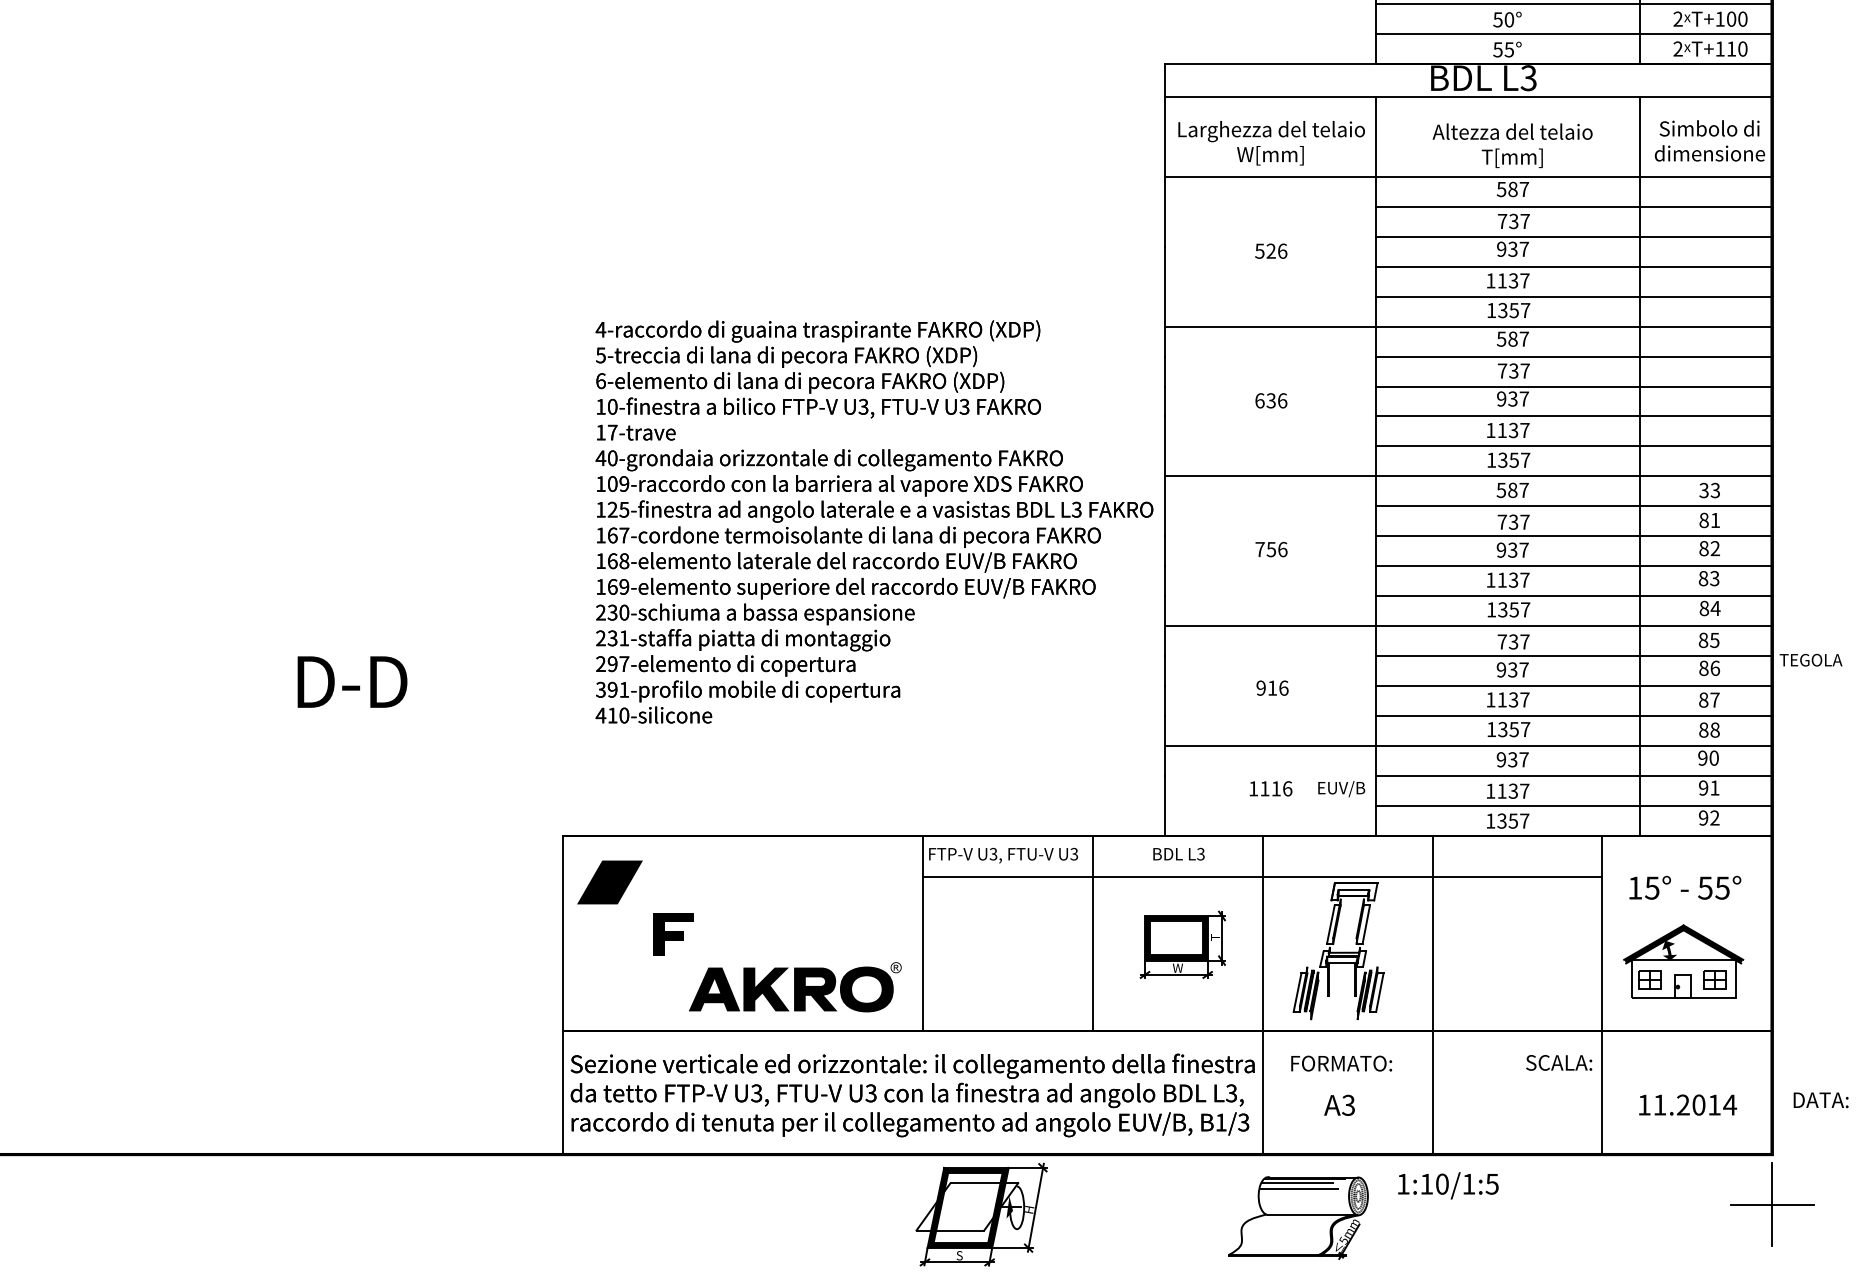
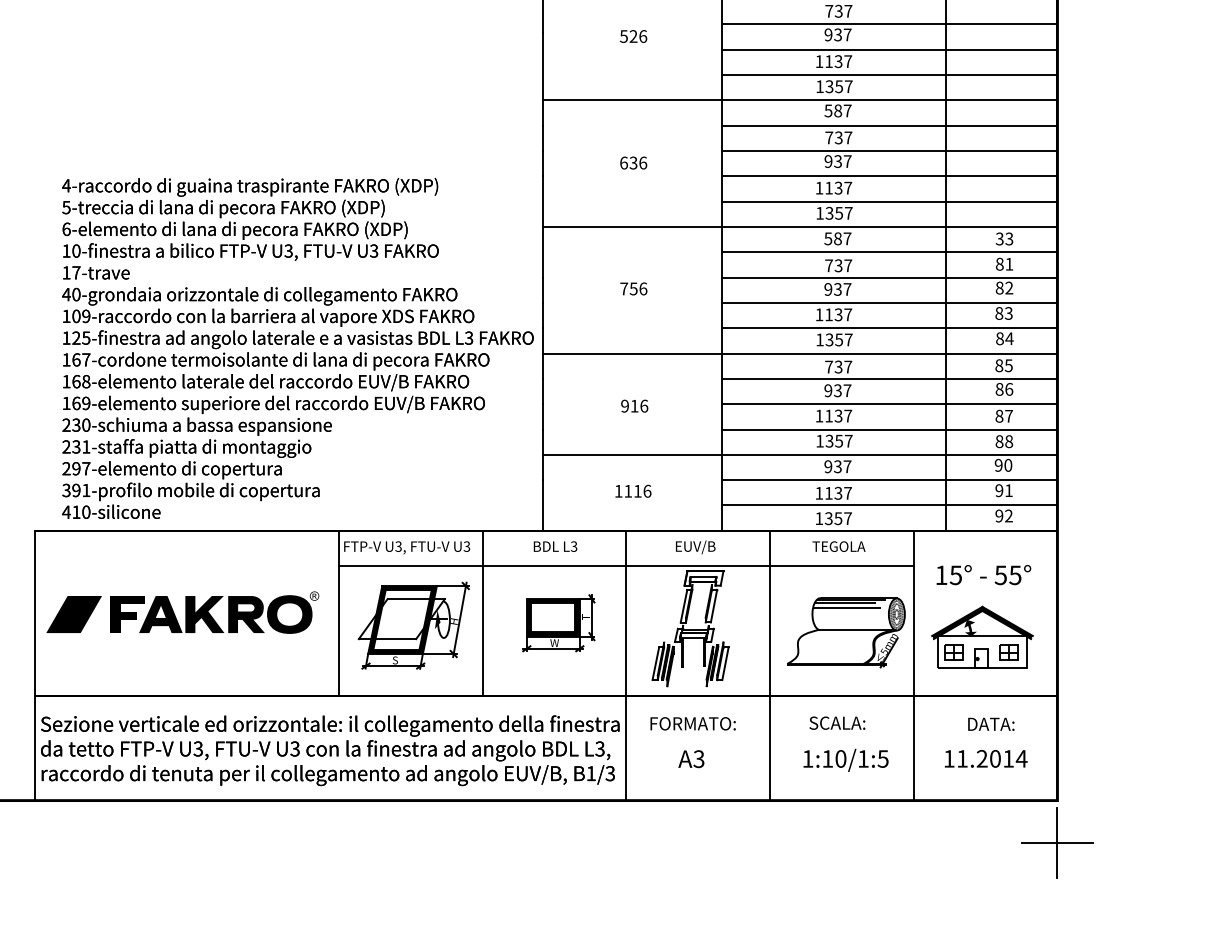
text: (874, 521) -> (297, 348), moved
text: (1810, 659) -> (838, 546), moved
text: (1341, 789) -> (695, 547), moved
part: (609, 882) -> (73, 614), moved
part: (795, 987) -> (229, 612), moved
text: (1559, 1062) -> (837, 722), moved
text: (1820, 1100) -> (990, 724), moved
text: (1448, 1185) -> (846, 760), moved
part: (981, 1214) -> (413, 625), moved
part: (1298, 1217) -> (846, 632), moved

